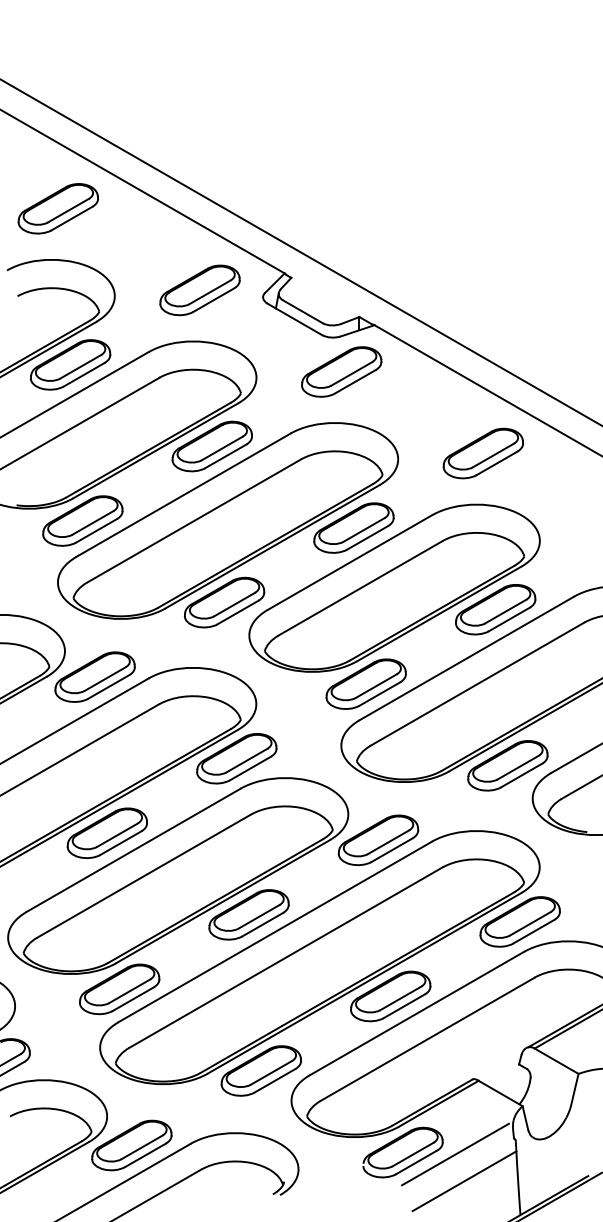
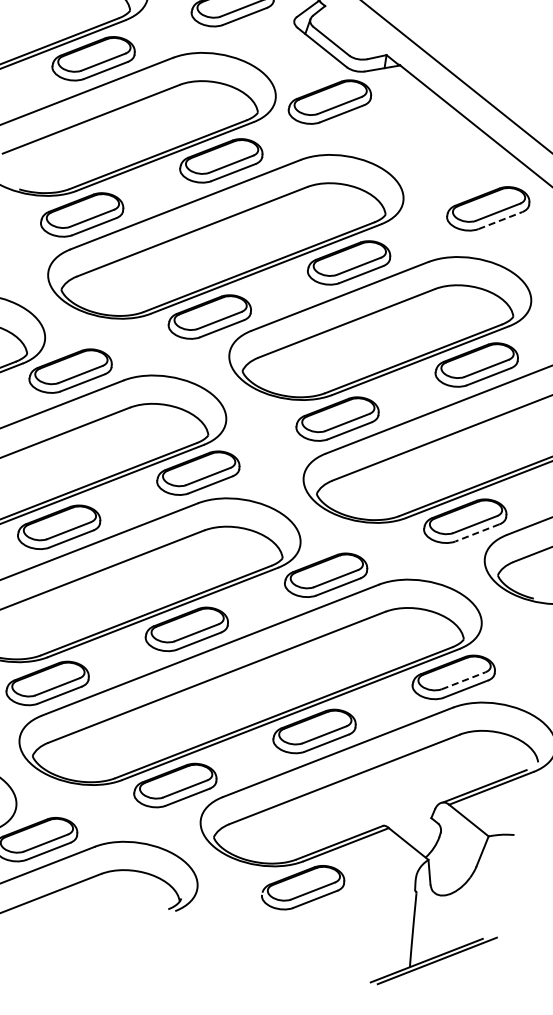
part: (341, 371) -> (329, 101), moved
line: (497, 463) -> (500, 220), solid -> dashed
line: (521, 775) -> (477, 532), solid -> dashed
line: (530, 923) -> (463, 680), solid -> dashed
line: (455, 1154) -> (354, 897), removed
line: (464, 1181) -> (359, 925), removed

